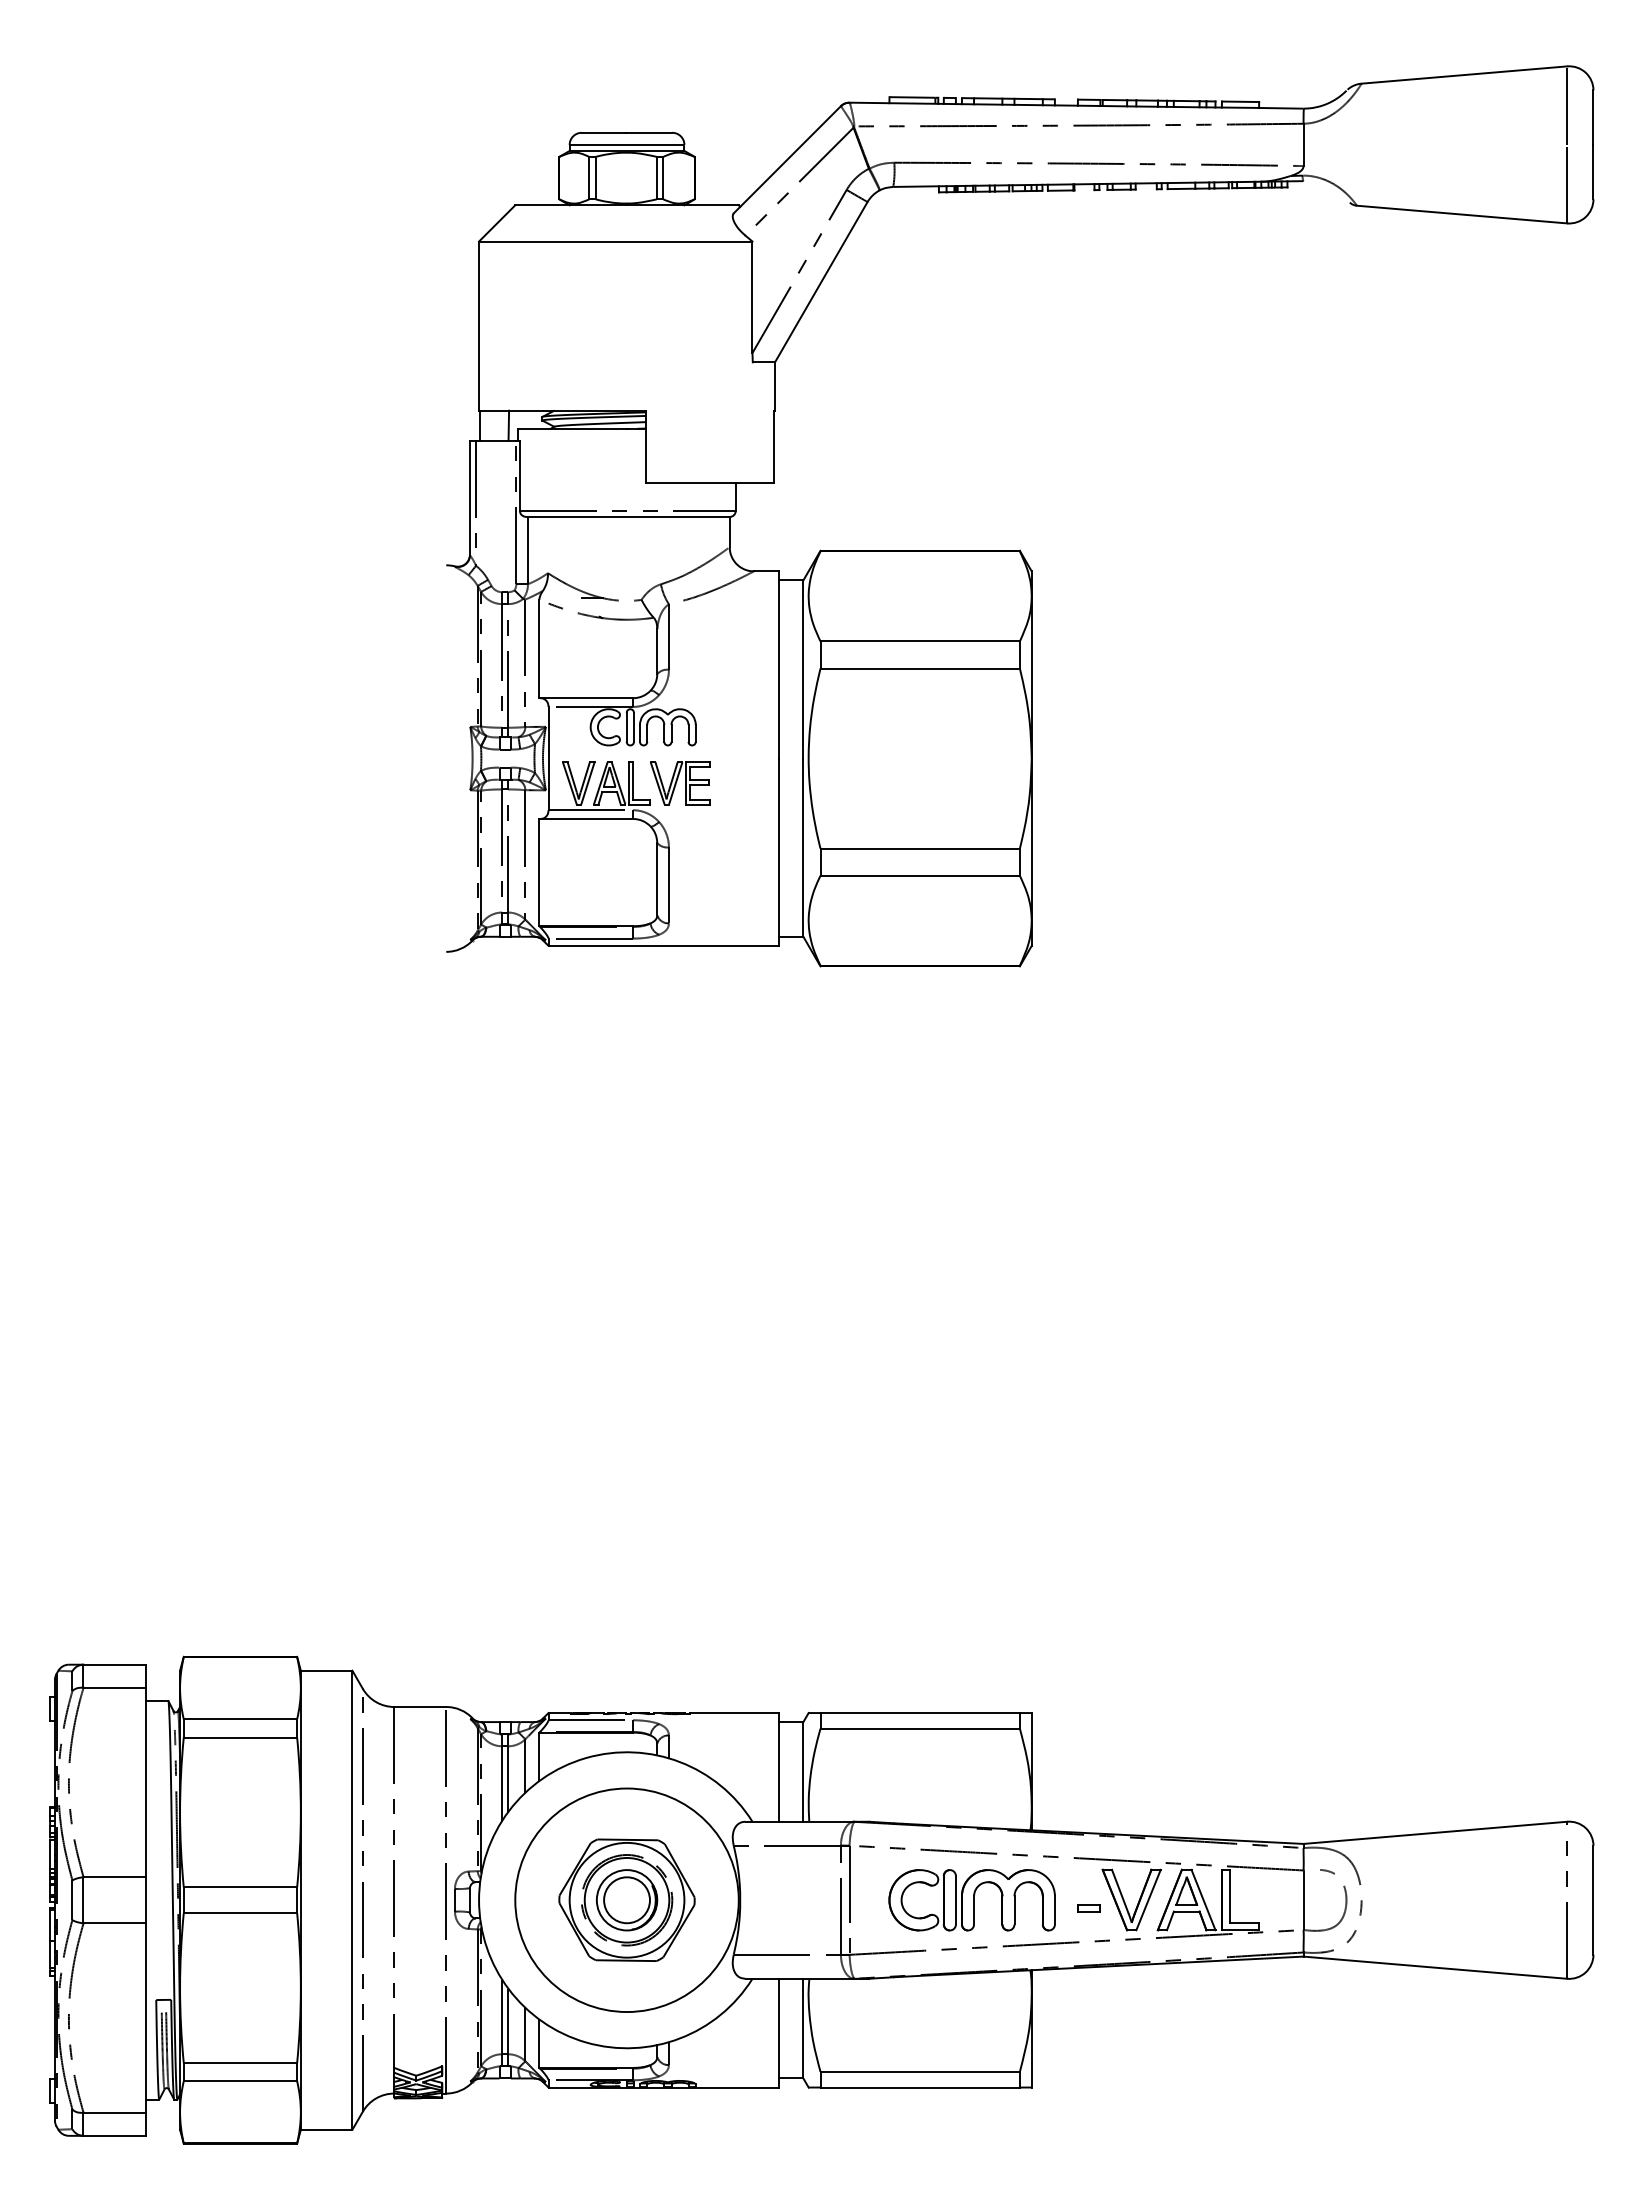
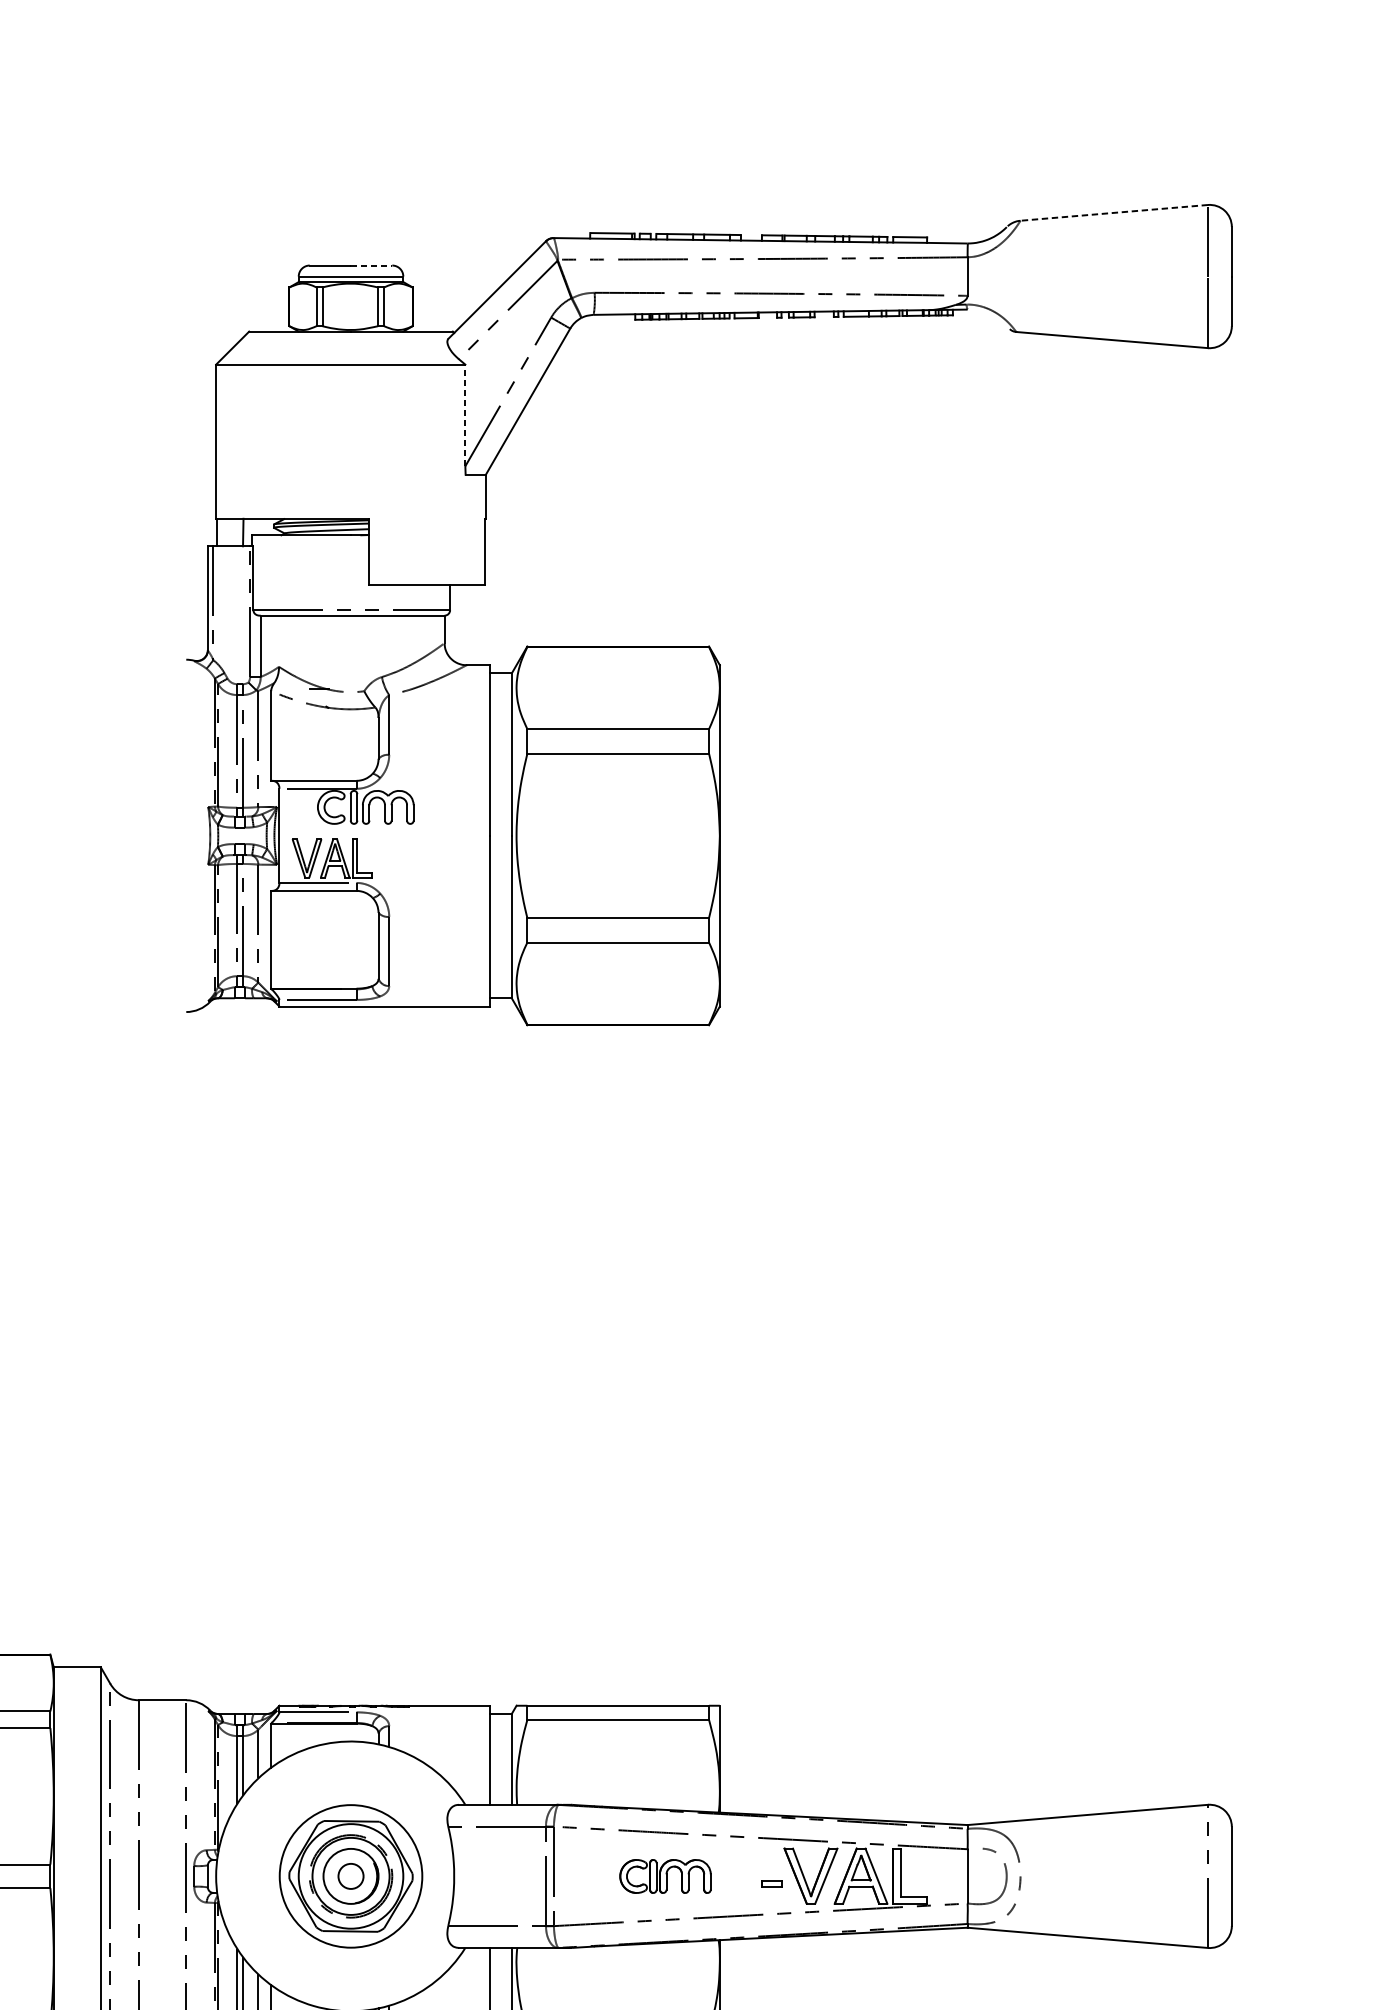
line: (1463, 75) -> (1113, 213), solid -> dashed
line: (649, 132) -> (371, 265), solid -> dashed
line: (752, 297) -> (465, 415), solid -> dashed
part: (680, 783) -> (399, 858), removed
circle: (626, 1900) -> (350, 1876), size x0.6
circle: (626, 1900) -> (350, 1876), size x0.7
part: (971, 1900) -> (664, 1876), size x0.6

